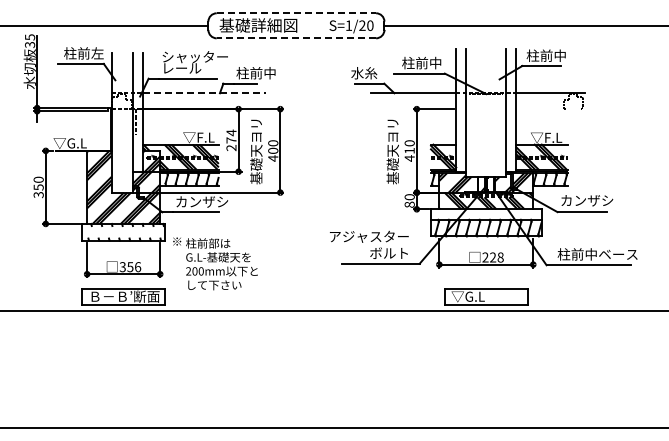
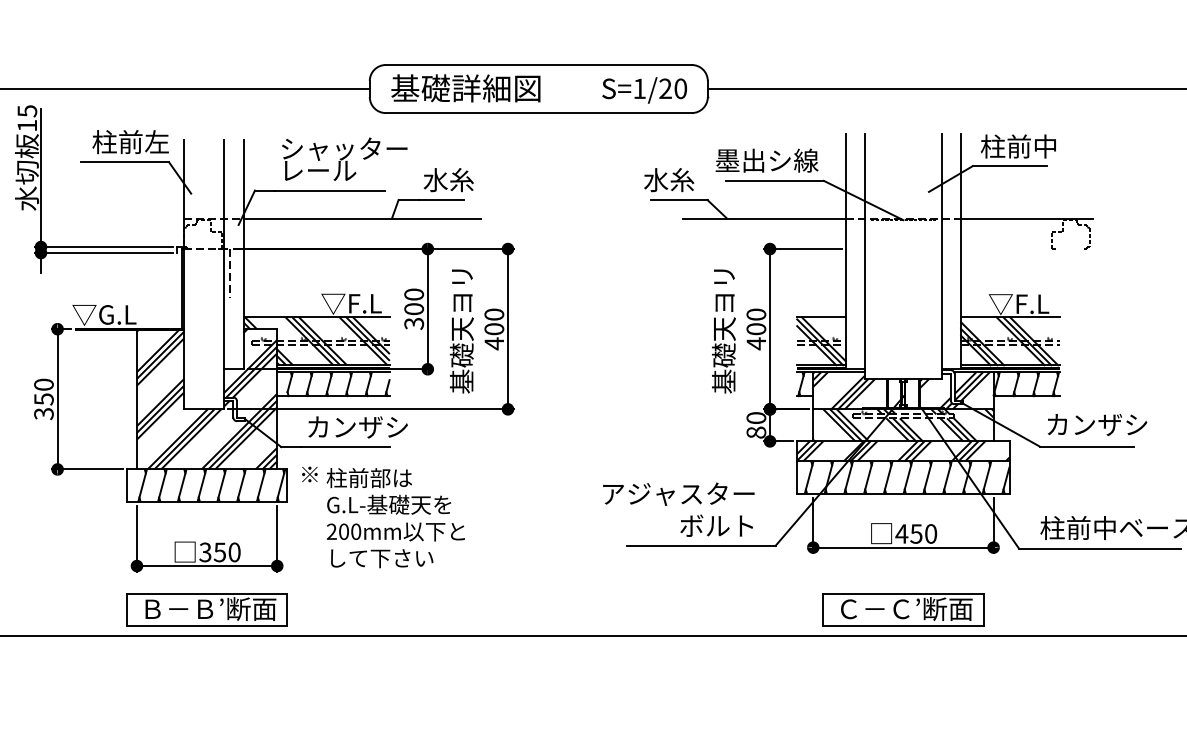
line: (296, 13) -> (538, 65), dashed -> solid
line: (296, 38) -> (538, 113), dashed -> solid
text: (30, 45) -> (28, 126), 35 -> 15
text: (414, 62) -> (765, 159), 柱前中 -> 墨出シ線
text: (255, 73) -> (460, 180), 柱前中 -> 水糸
line: (204, 93) -> (362, 218), dashed -> solid
text: (231, 140) -> (414, 309), 274 -> 300
text: (409, 150) -> (755, 328), 410 -> 400
hatch: (486, 214) -> (903, 451), added
hatch: (122, 231) -> (204, 483), added
text: (492, 257) -> (915, 533), 228 -> 450
text: (215, 263) -> (383, 516), moved
text: (138, 266) -> (235, 551), 356 -> 350
text: (486, 296) -> (903, 608), ▽G.L -> Ｃ－Ｃ’断面

